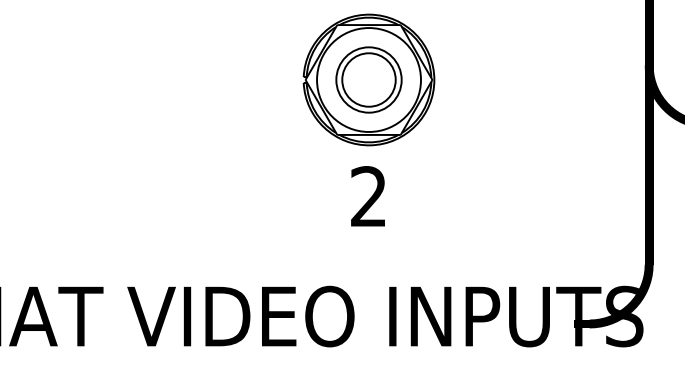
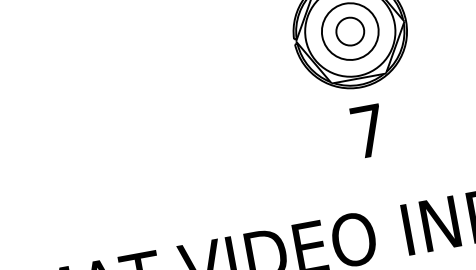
circle: (368, 79) -> (349, 31), size x0.6
text: (368, 196) -> (368, 131), 2 -> 7

